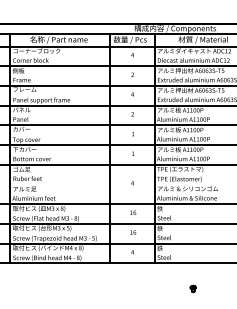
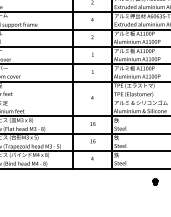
part: (192, 288) -> (154, 181), moved

